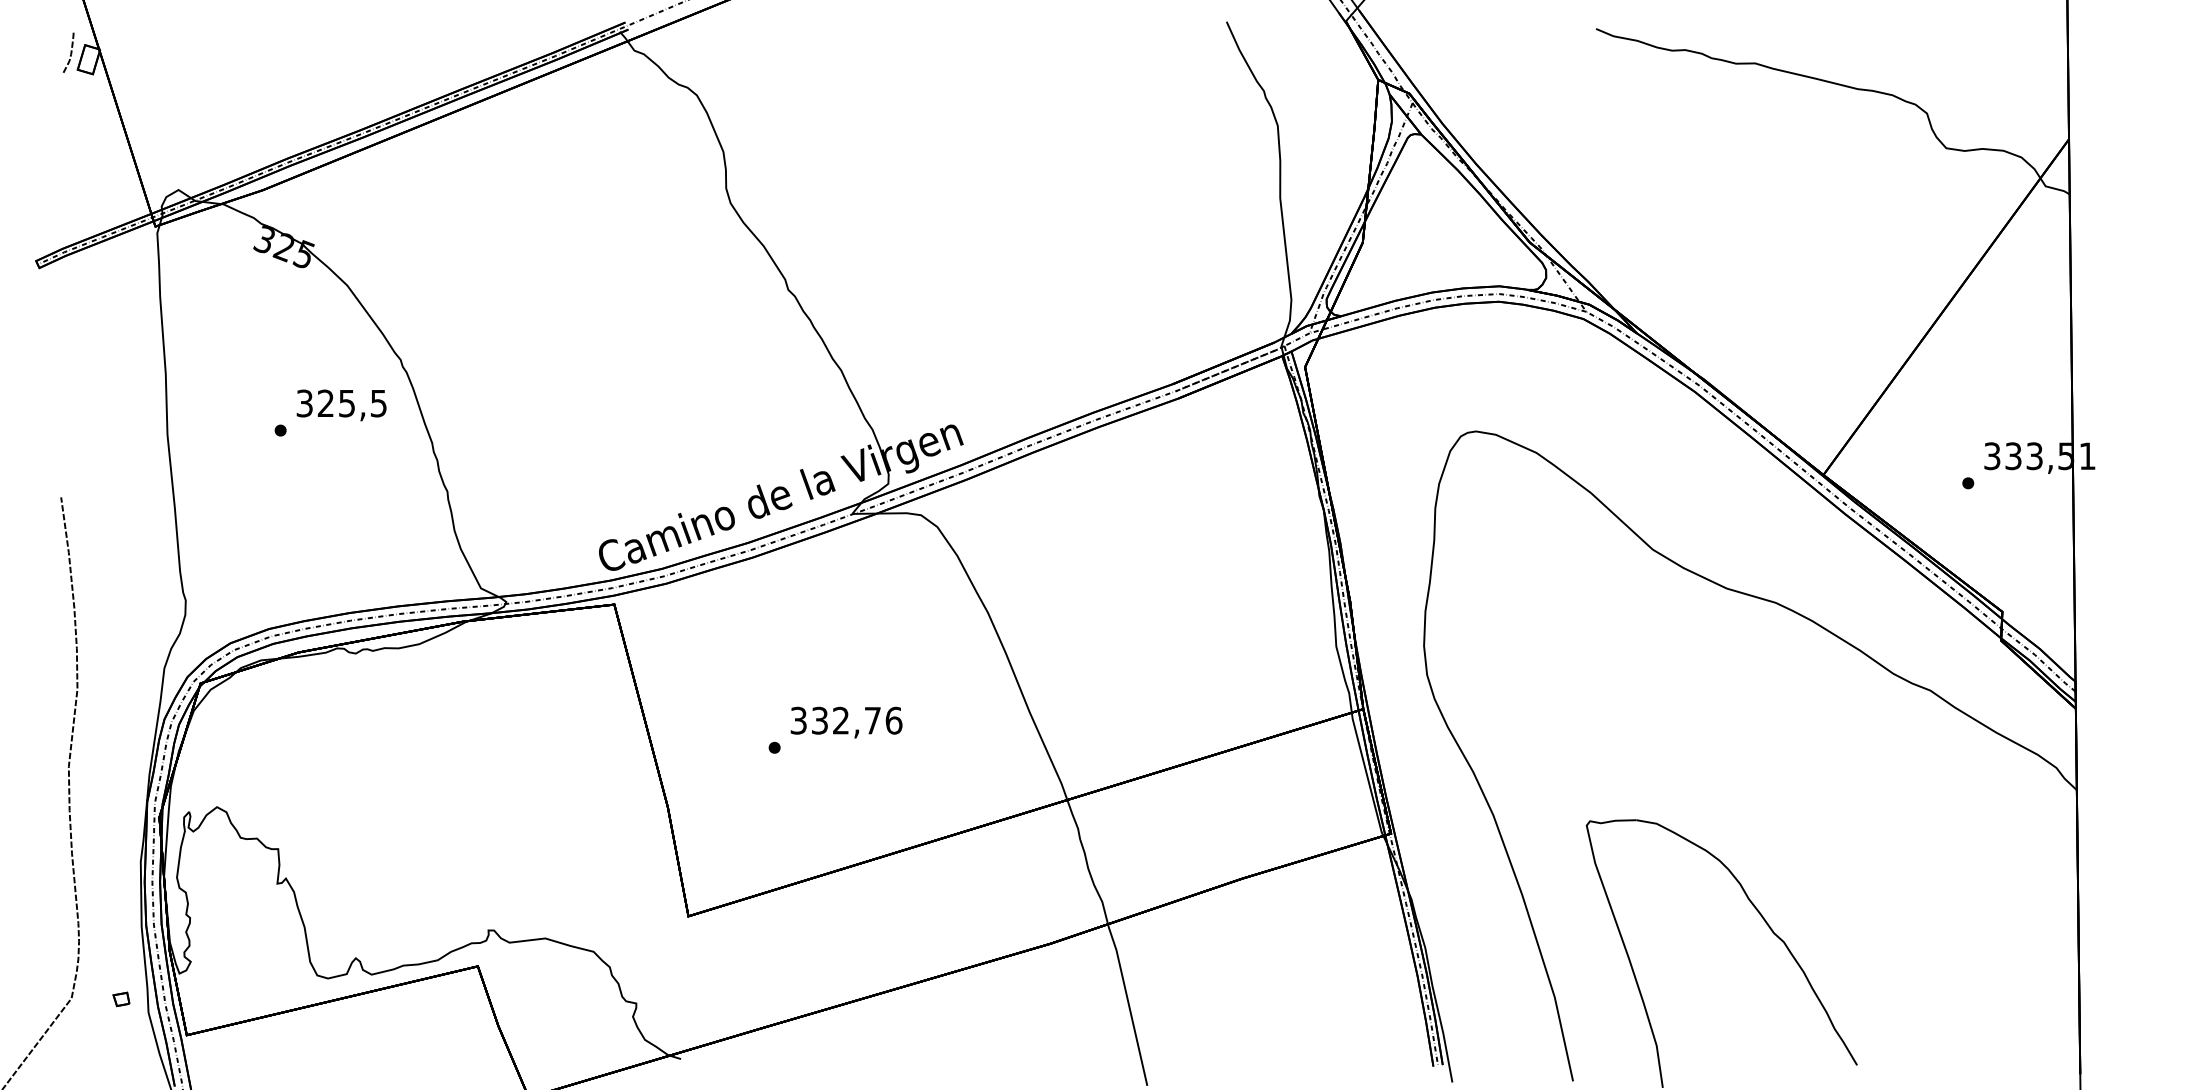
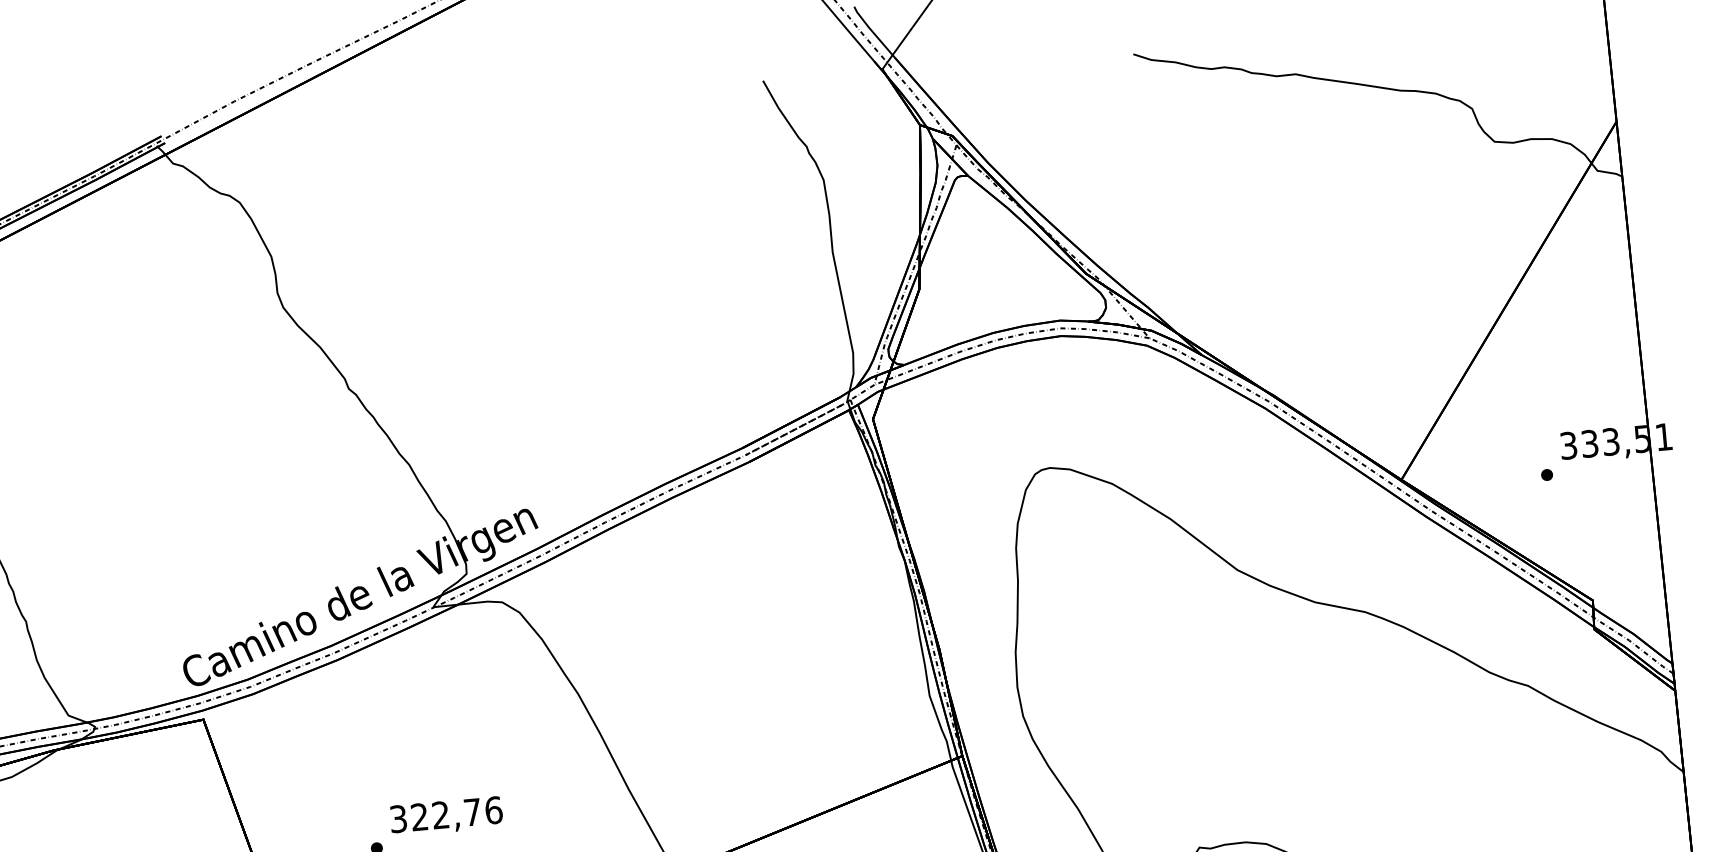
text: (819, 720) -> (419, 816), 332,76 -> 322,76

